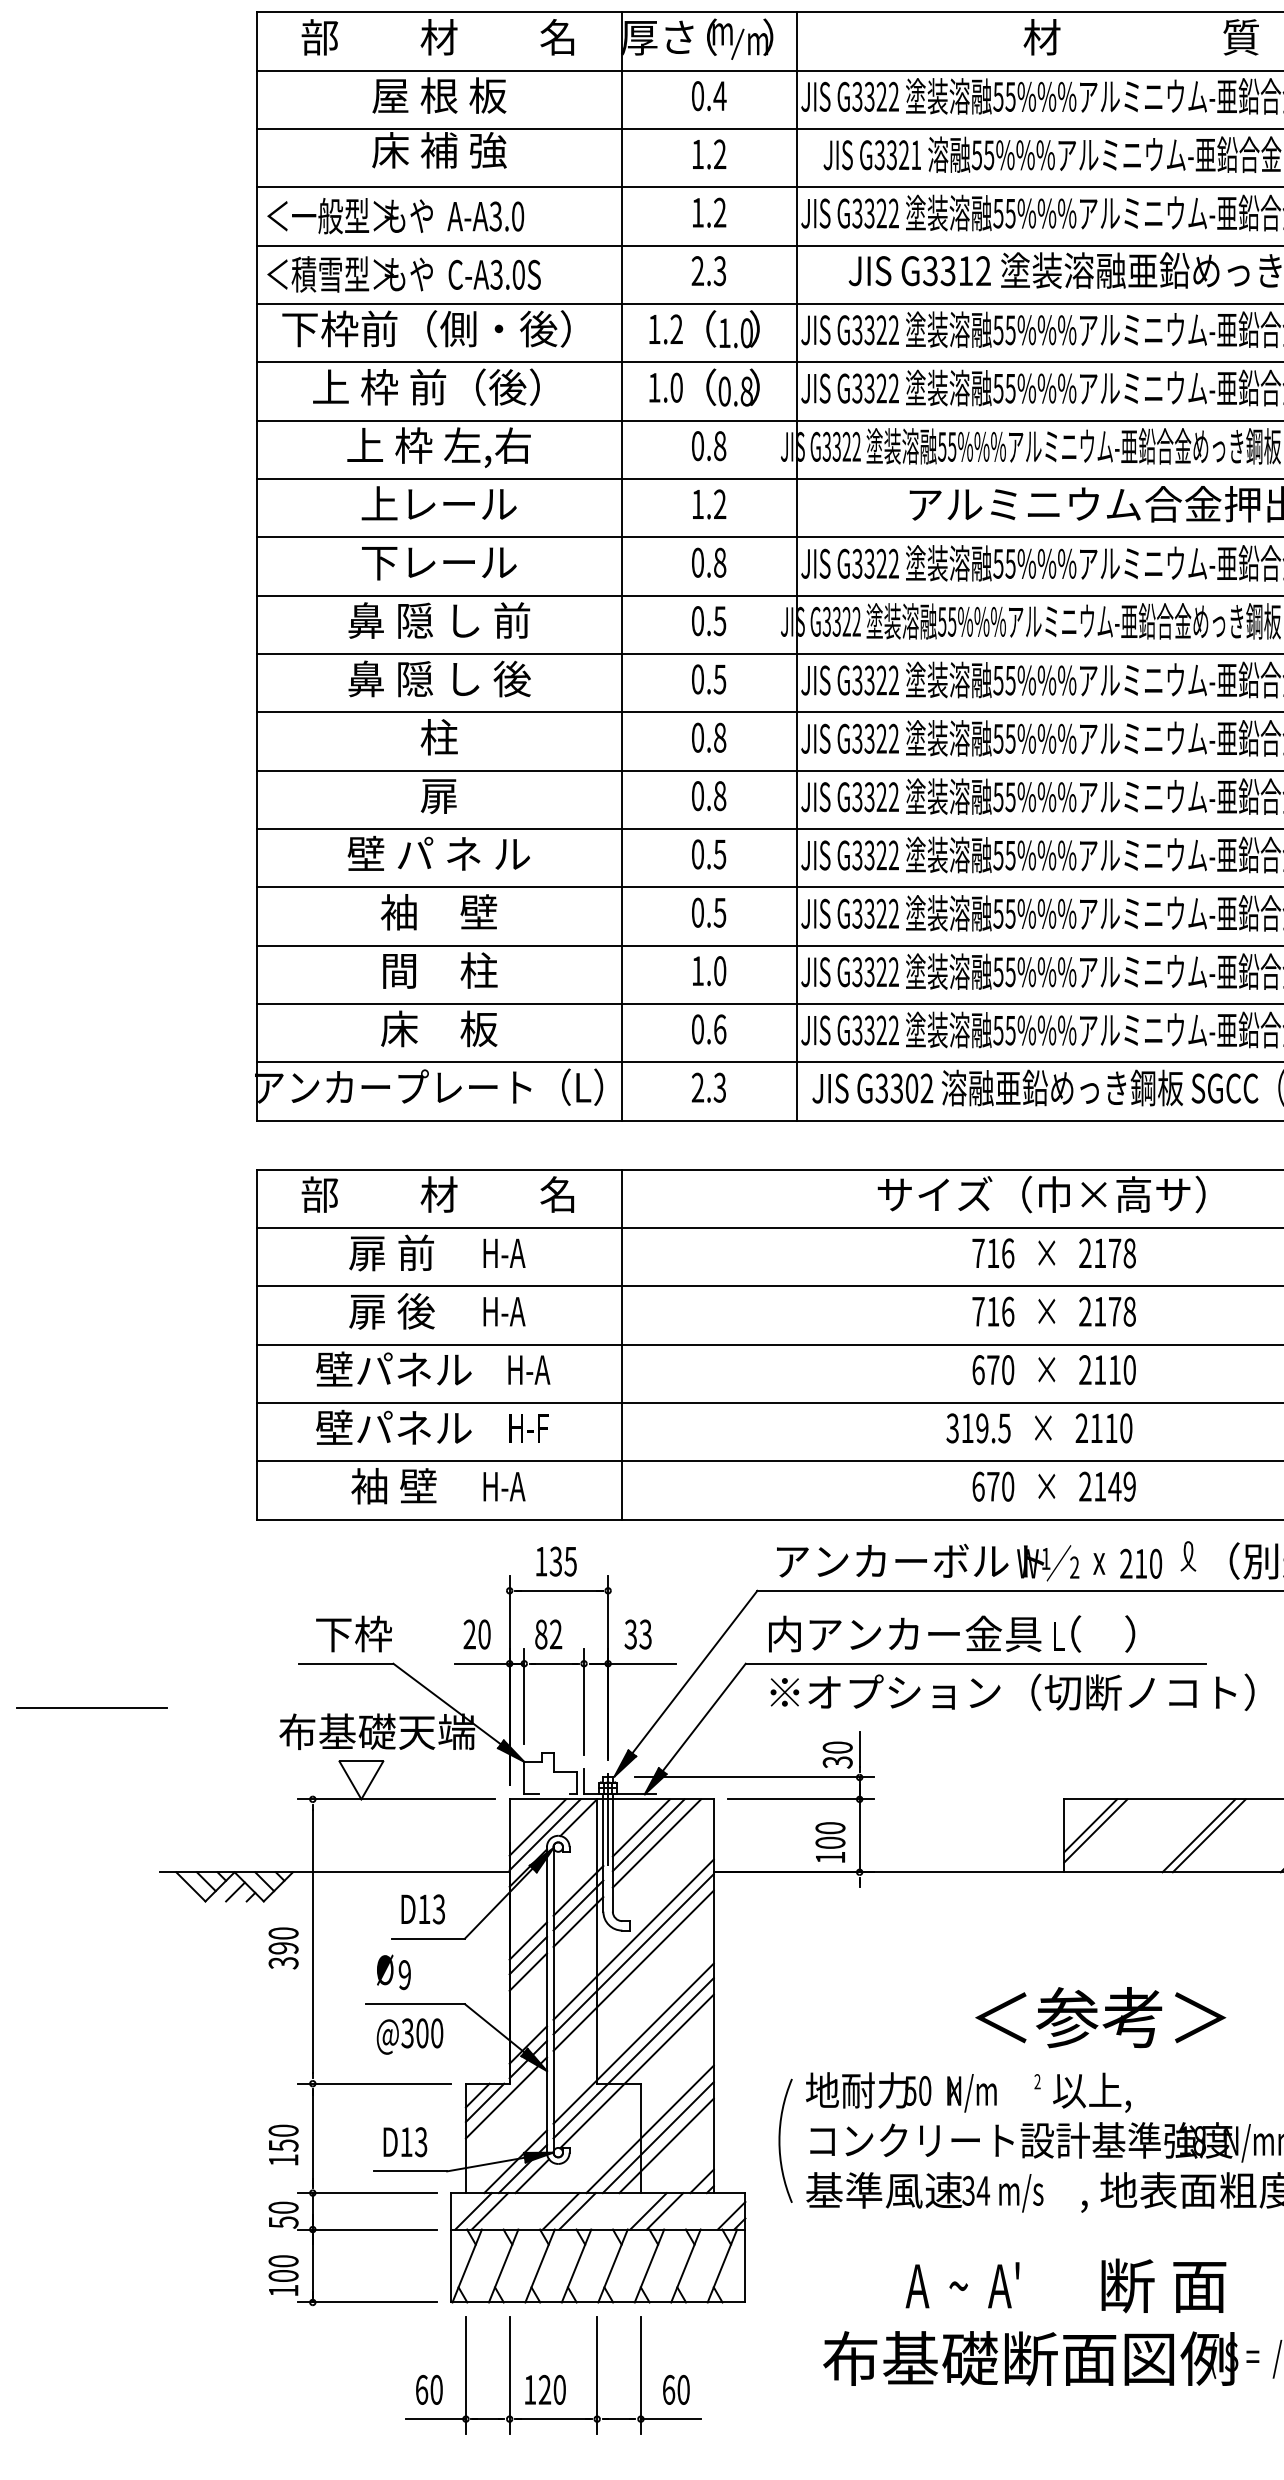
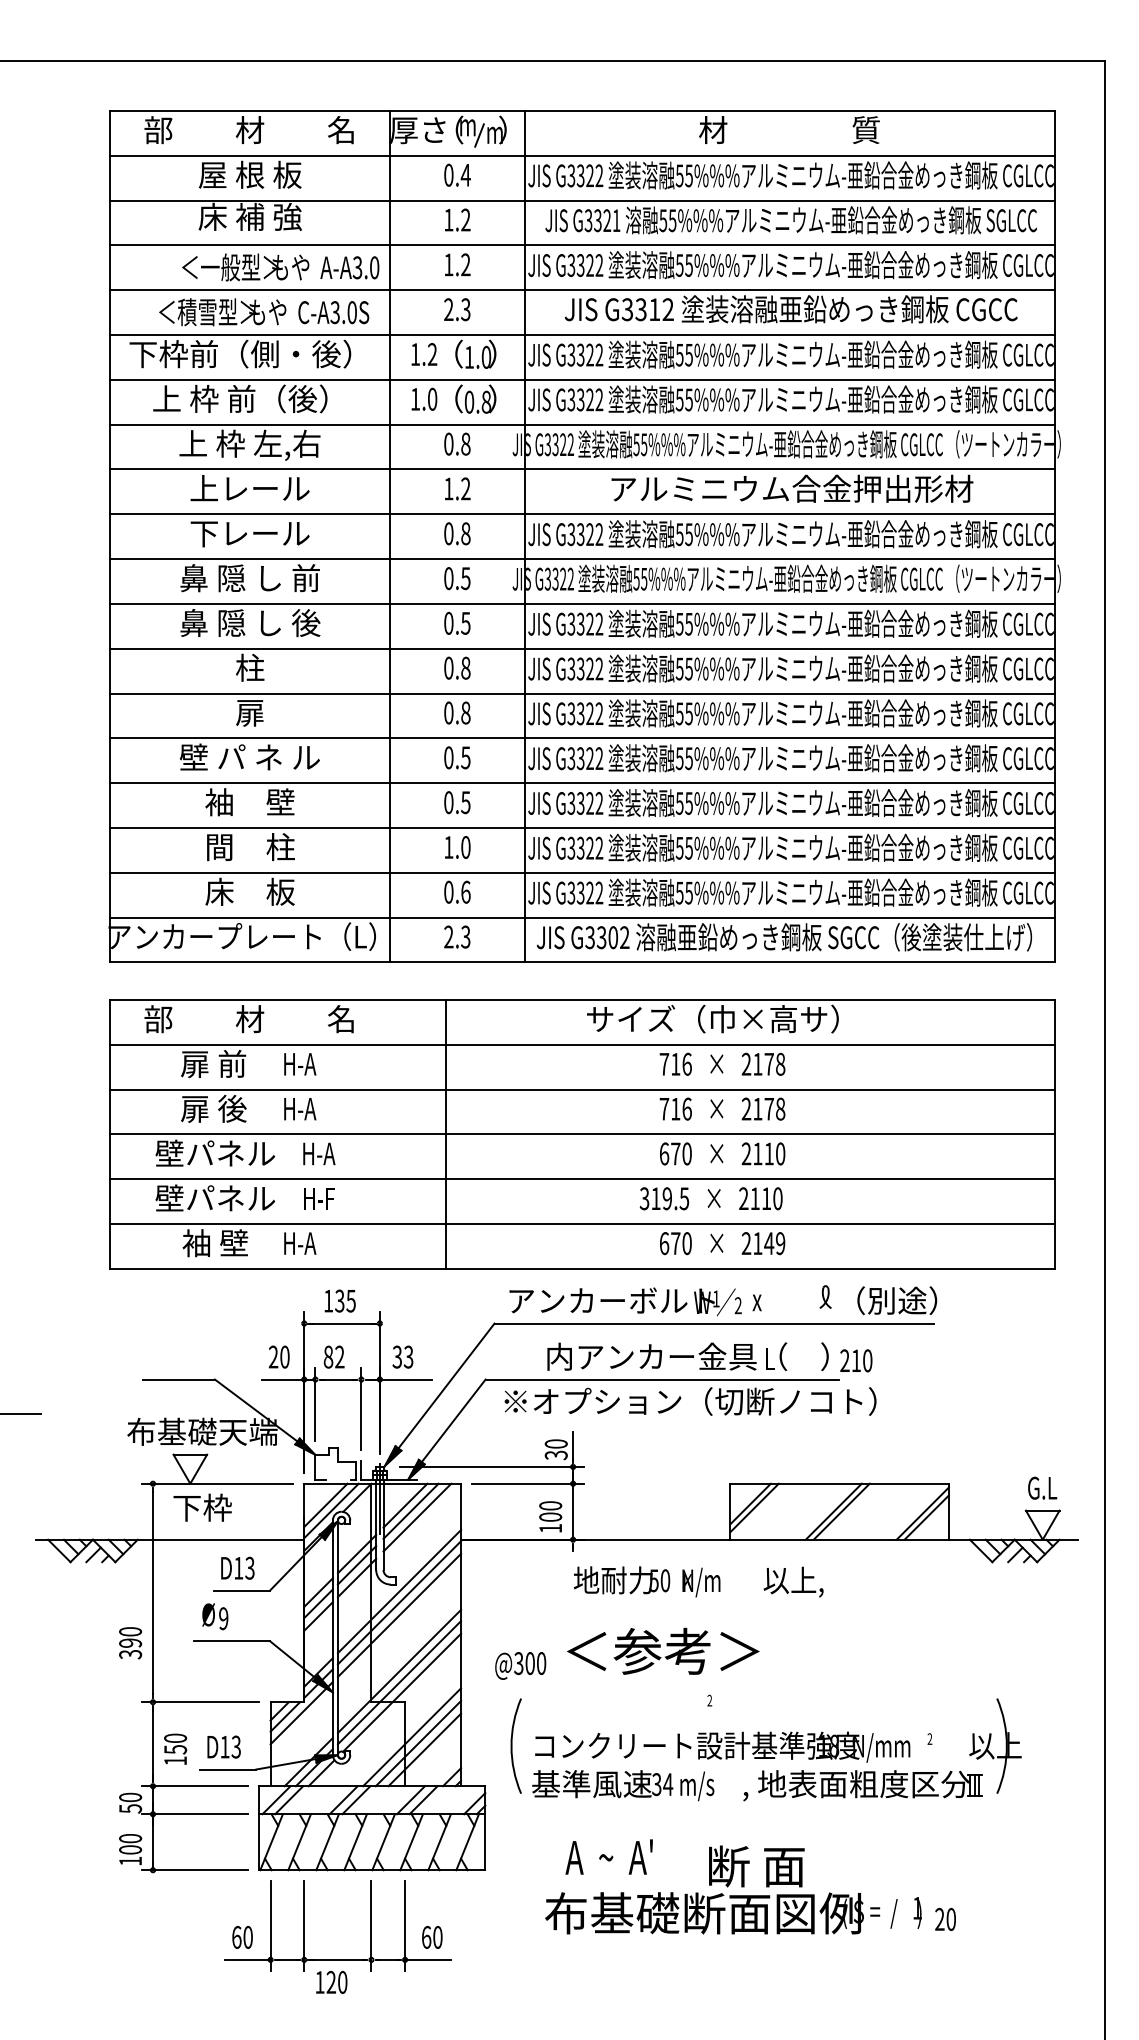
text: (395, 216) -> (280, 267), moved
text: (404, 274) -> (264, 312), moved
line: (621, 1344) -> (446, 1134), moved
text: (1141, 1563) -> (856, 1360), moved
text: (353, 1633) -> (202, 1507), moved
text: (951, 1633) -> (687, 1356), moved
text: (283, 1948) -> (130, 1643), moved
text: (1100, 2016) -> (663, 1650), moved
text: (409, 2035) -> (520, 1665), moved
text: (968, 2091) -> (698, 1581), moved
text: (283, 2143) -> (175, 1748), moved
text: (961, 2284) -> (608, 1856), moved
text: (1163, 2285) -> (756, 1866), moved
text: (545, 2390) -> (331, 1982), moved

